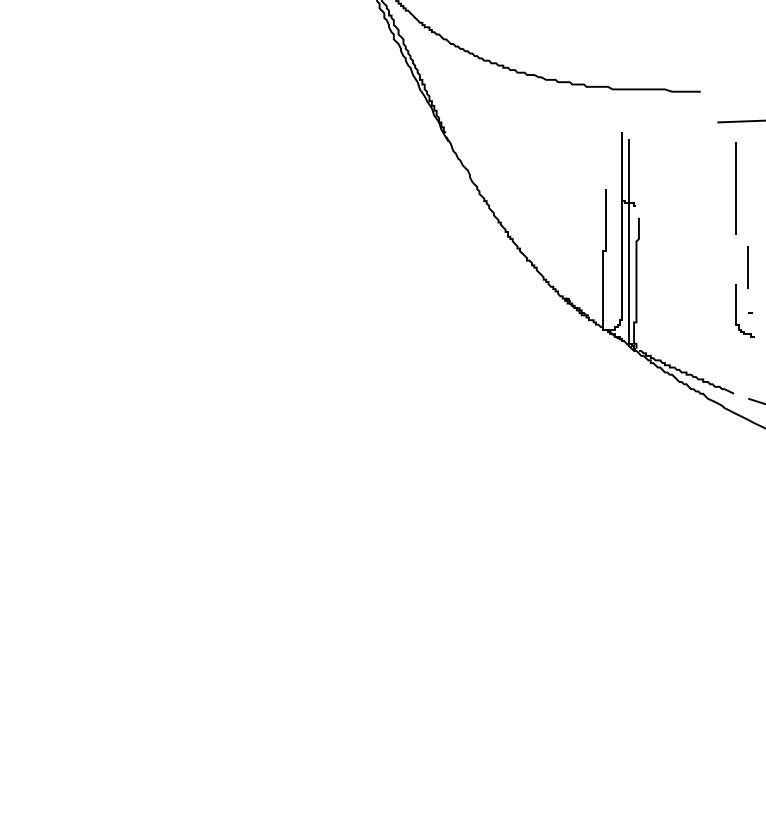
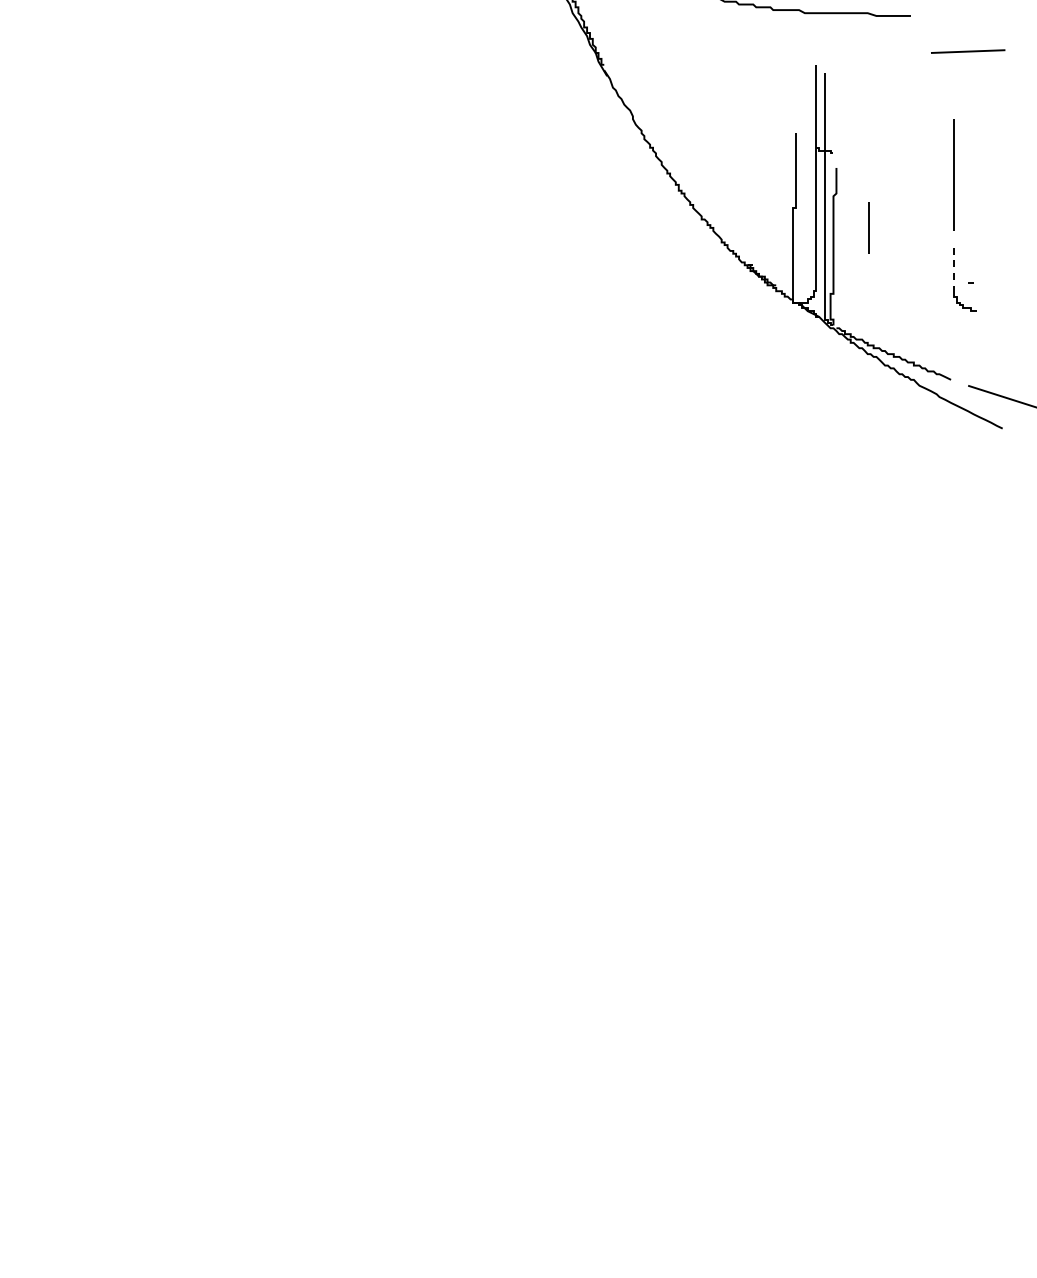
line: (736, 187) -> (953, 174), moved
line: (747, 267) -> (868, 227), moved
line: (736, 301) -> (953, 268), solid -> dashed

